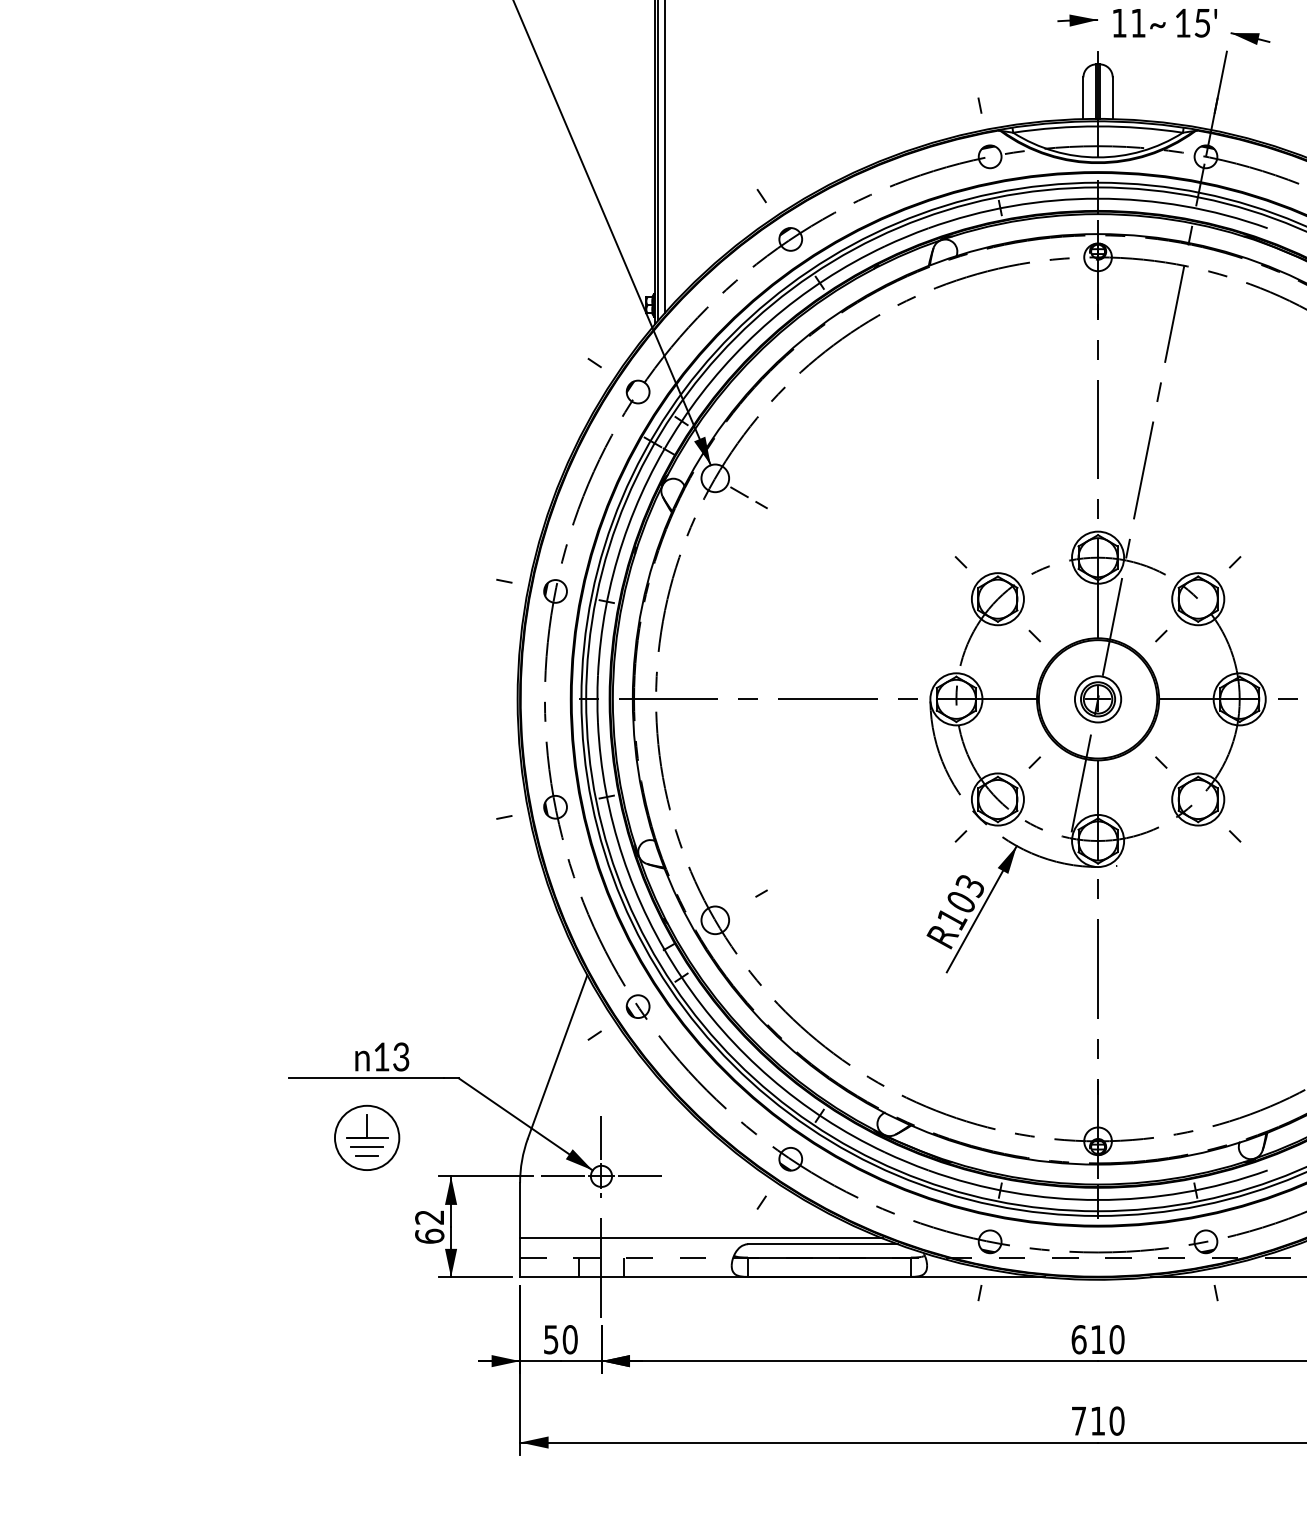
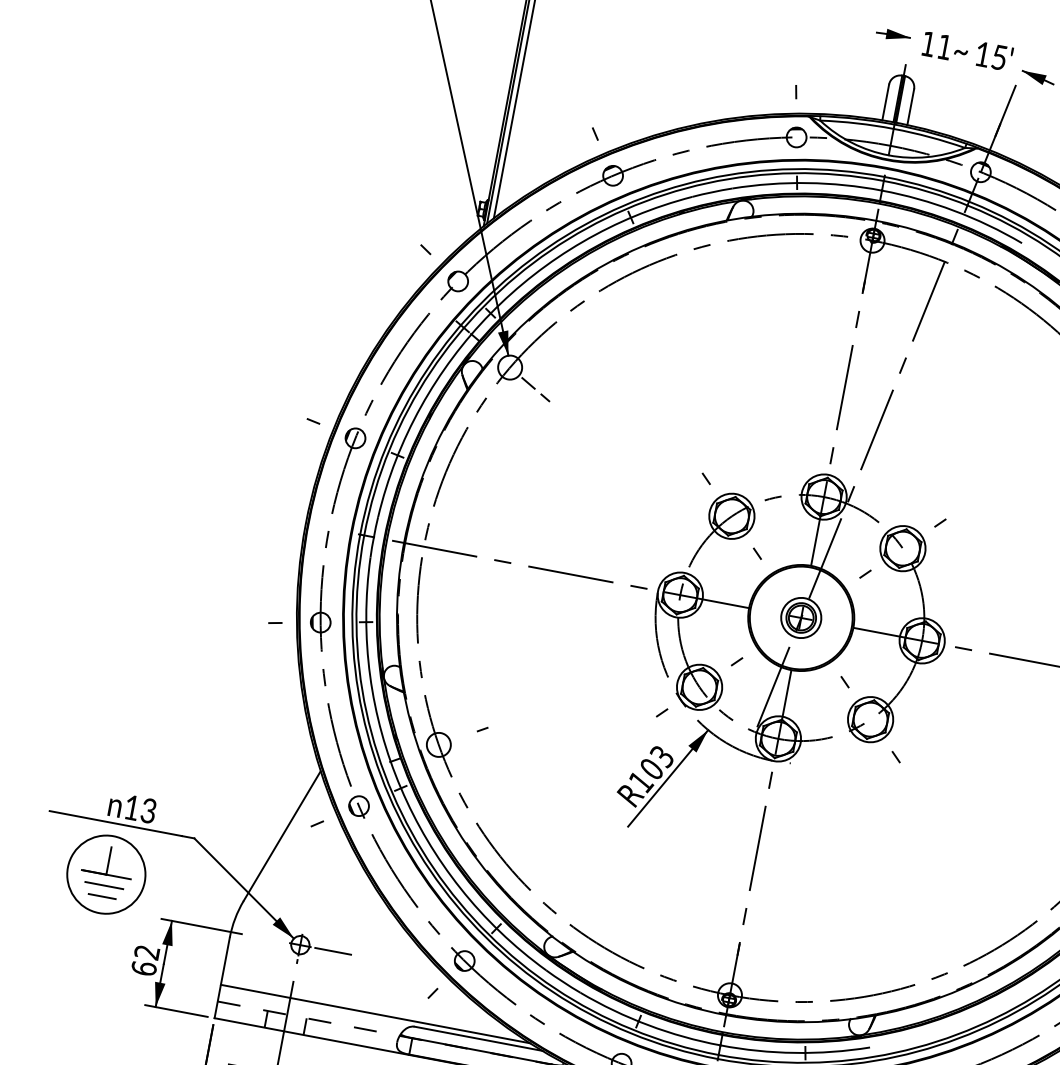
part: (367, 1137) -> (106, 874), size x1.4
line: (601, 1137) -> (306, 911), removed
line: (563, 1176) -> (267, 939), removed

